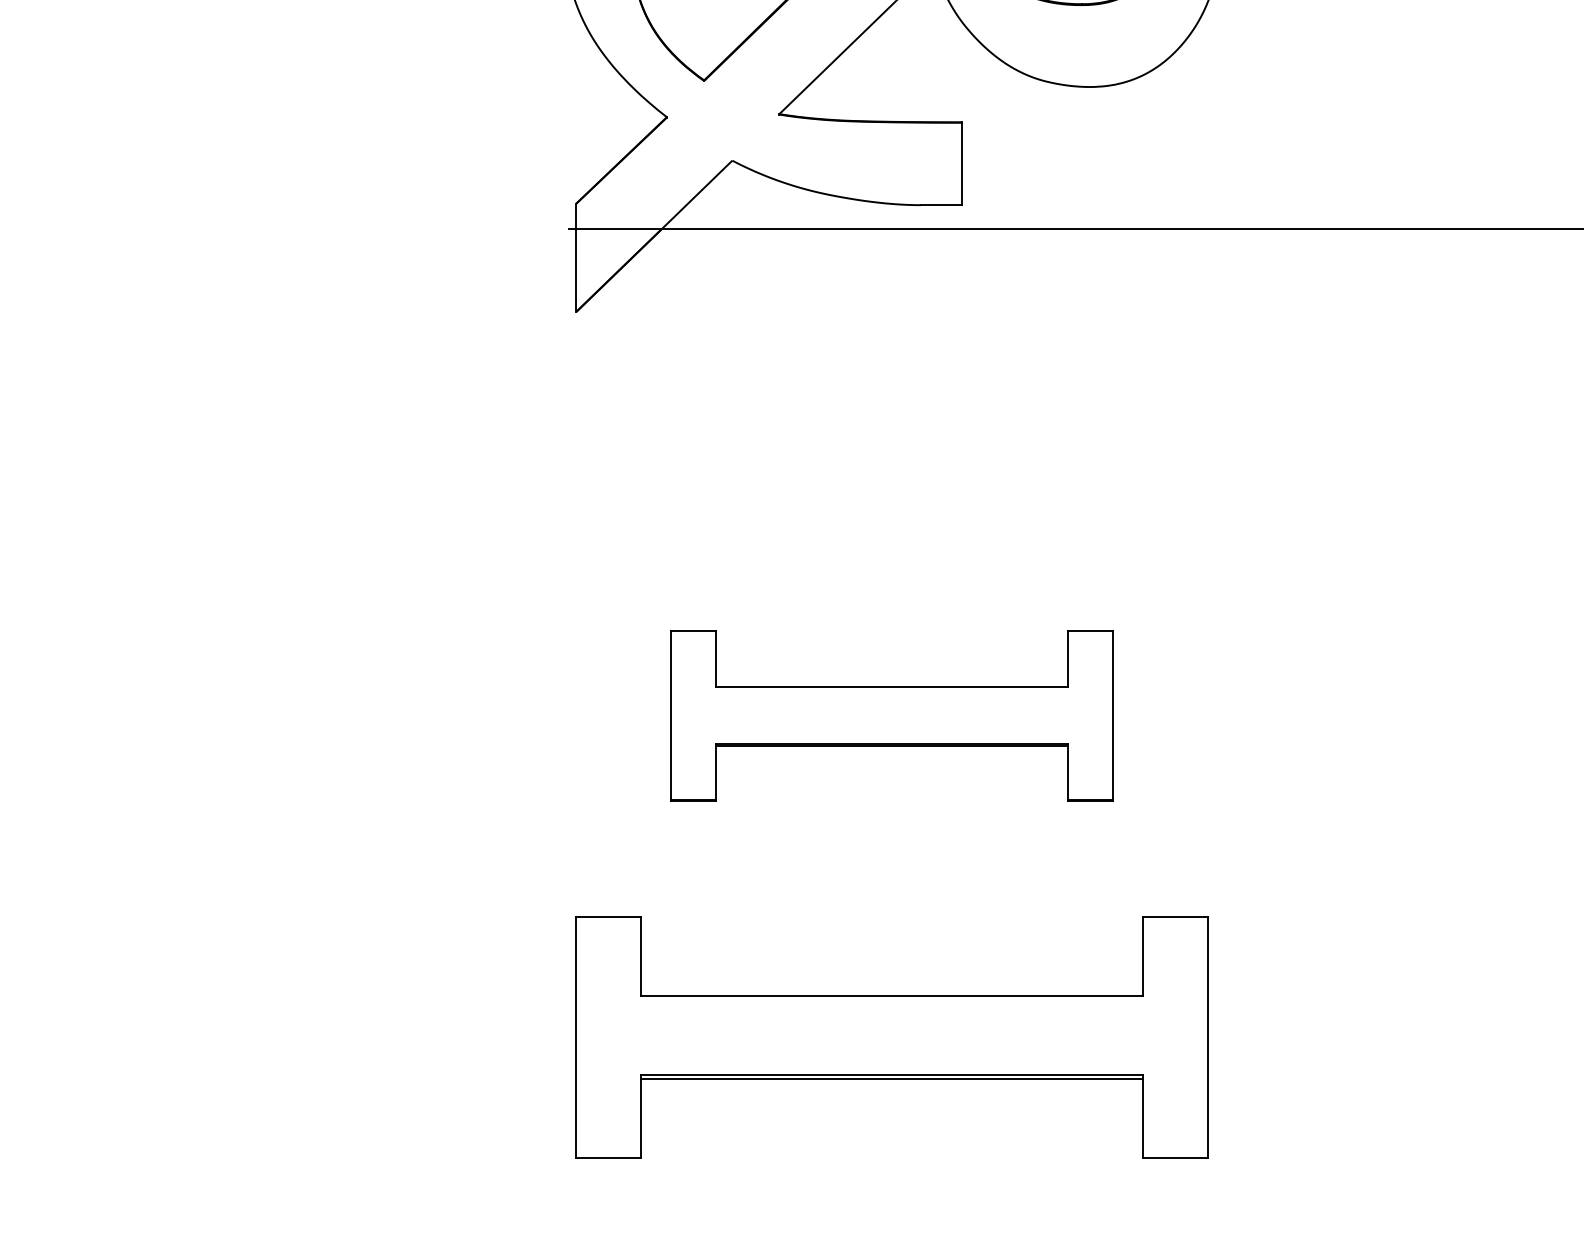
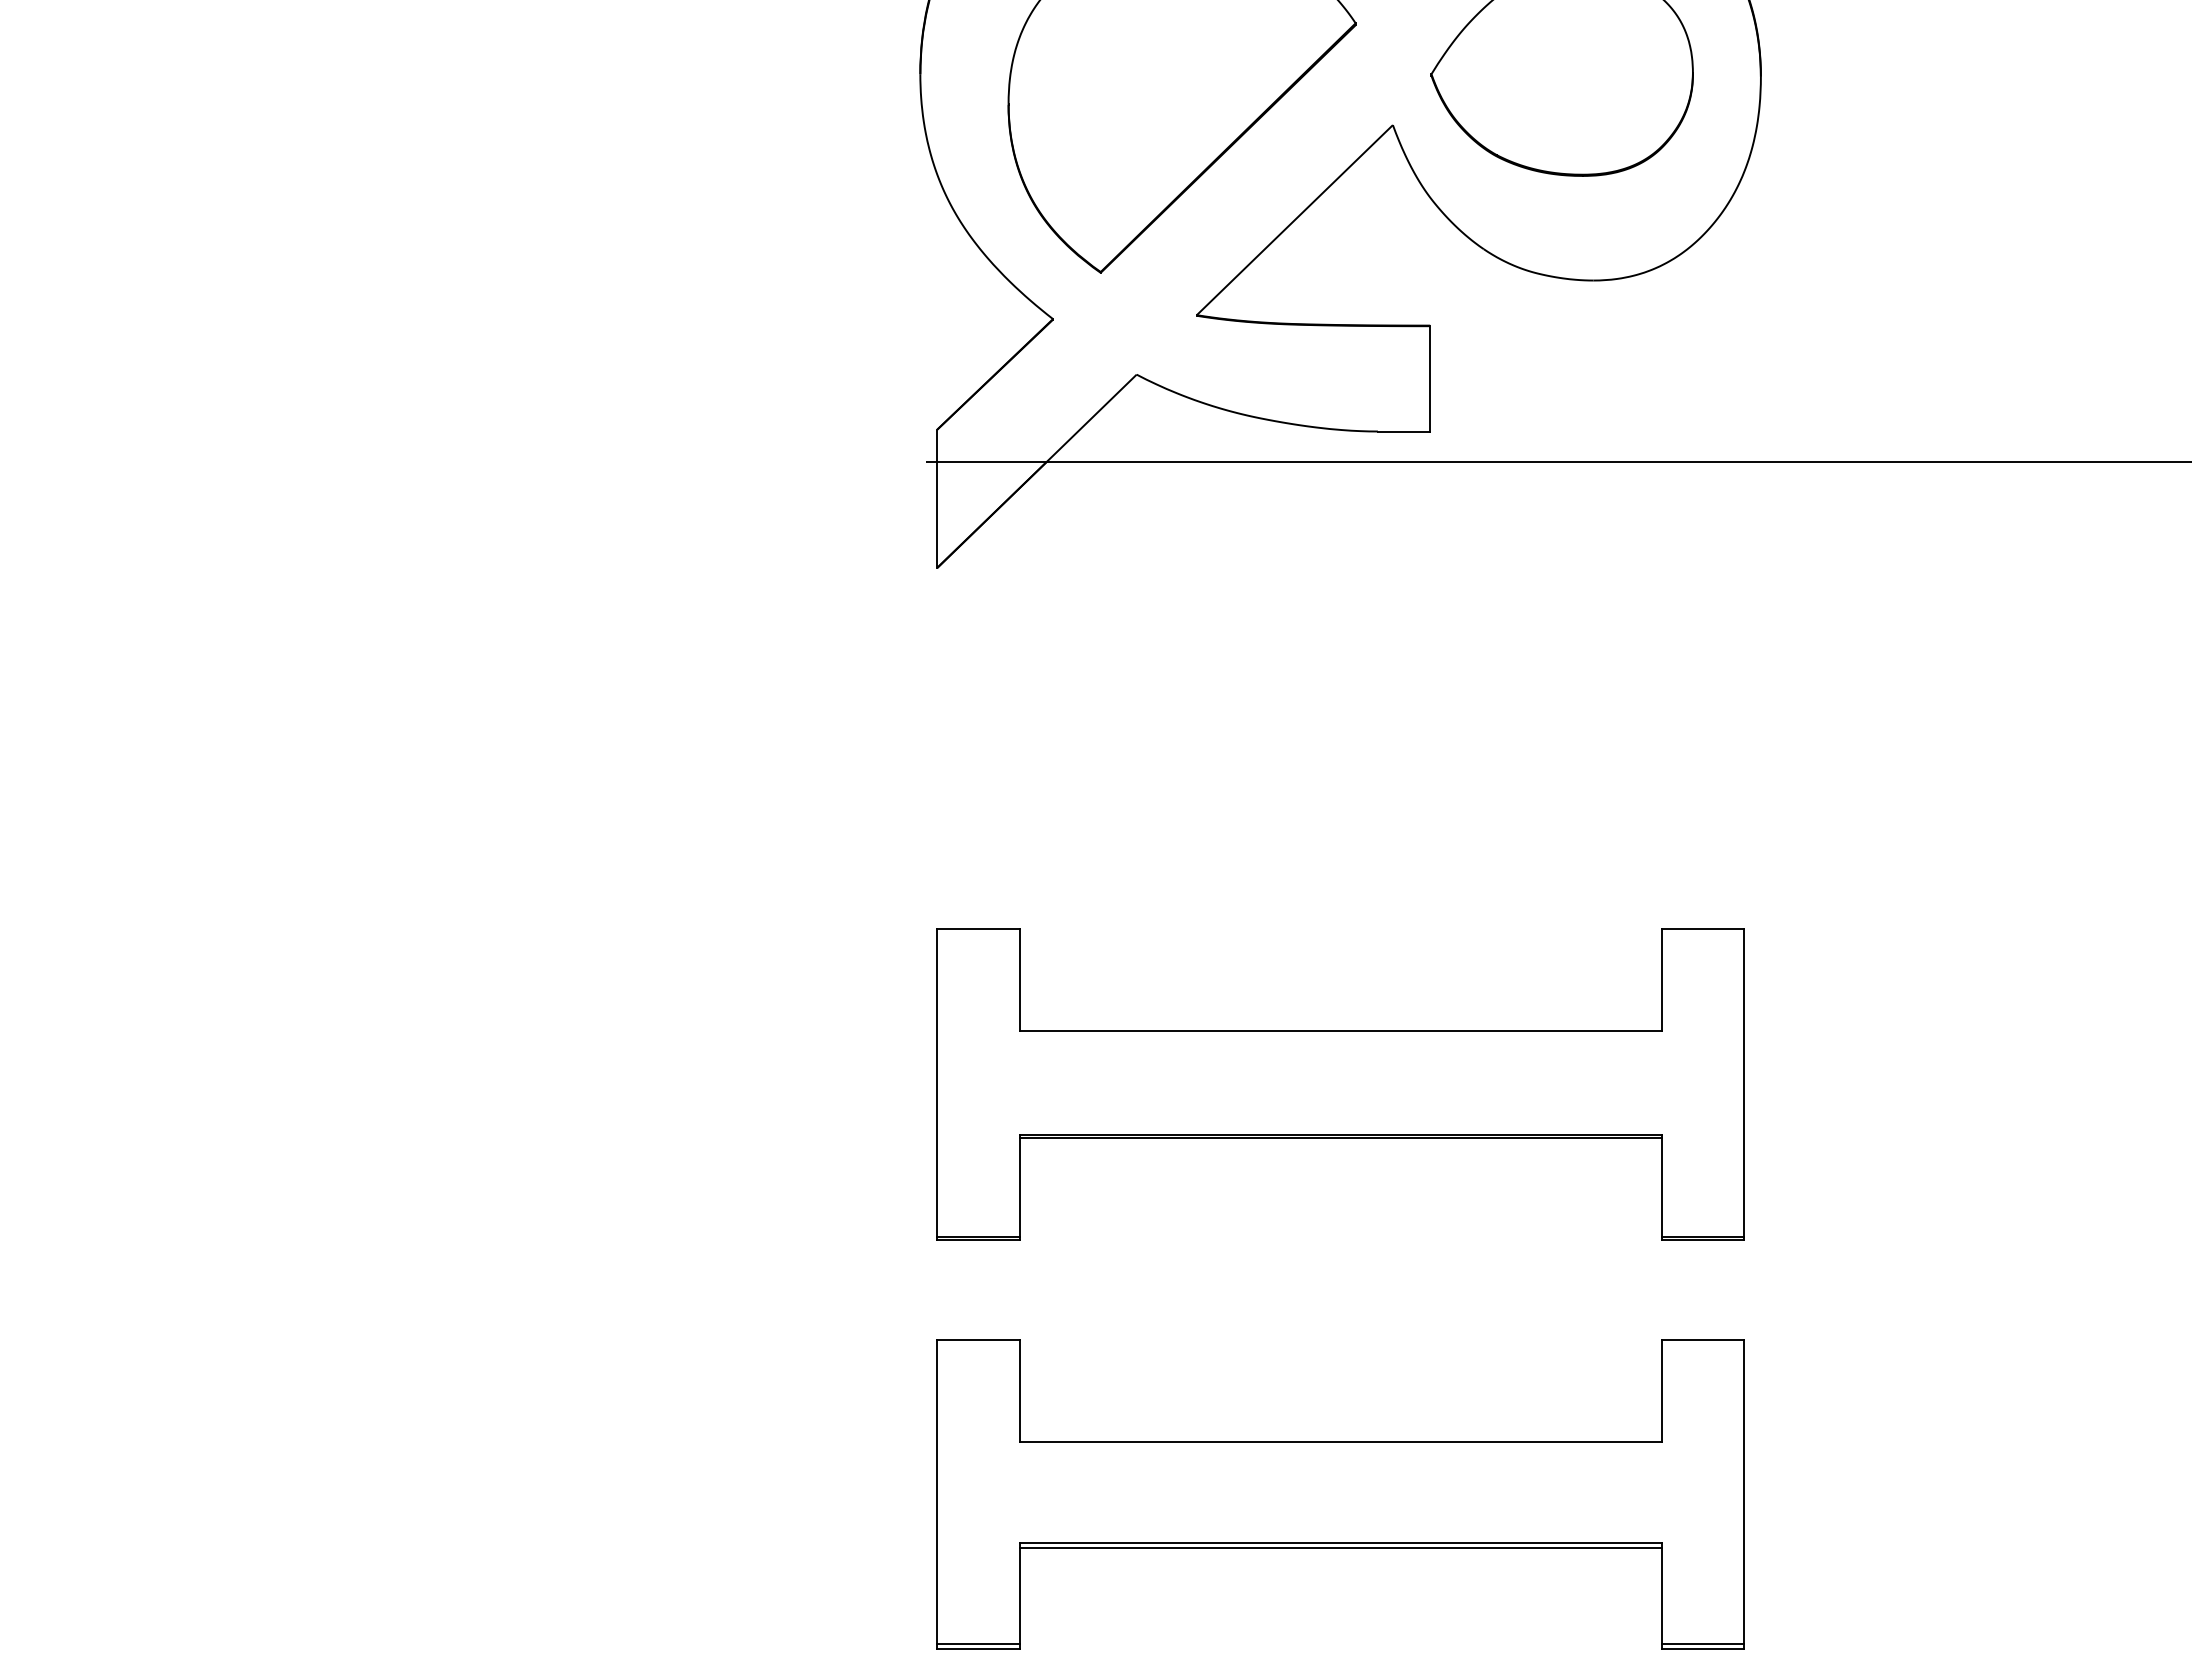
part: (891, 716) -> (1340, 1084), size x1.43
line: (608, 1153) -> (978, 1643), added
line: (1175, 1153) -> (1702, 1643), added

